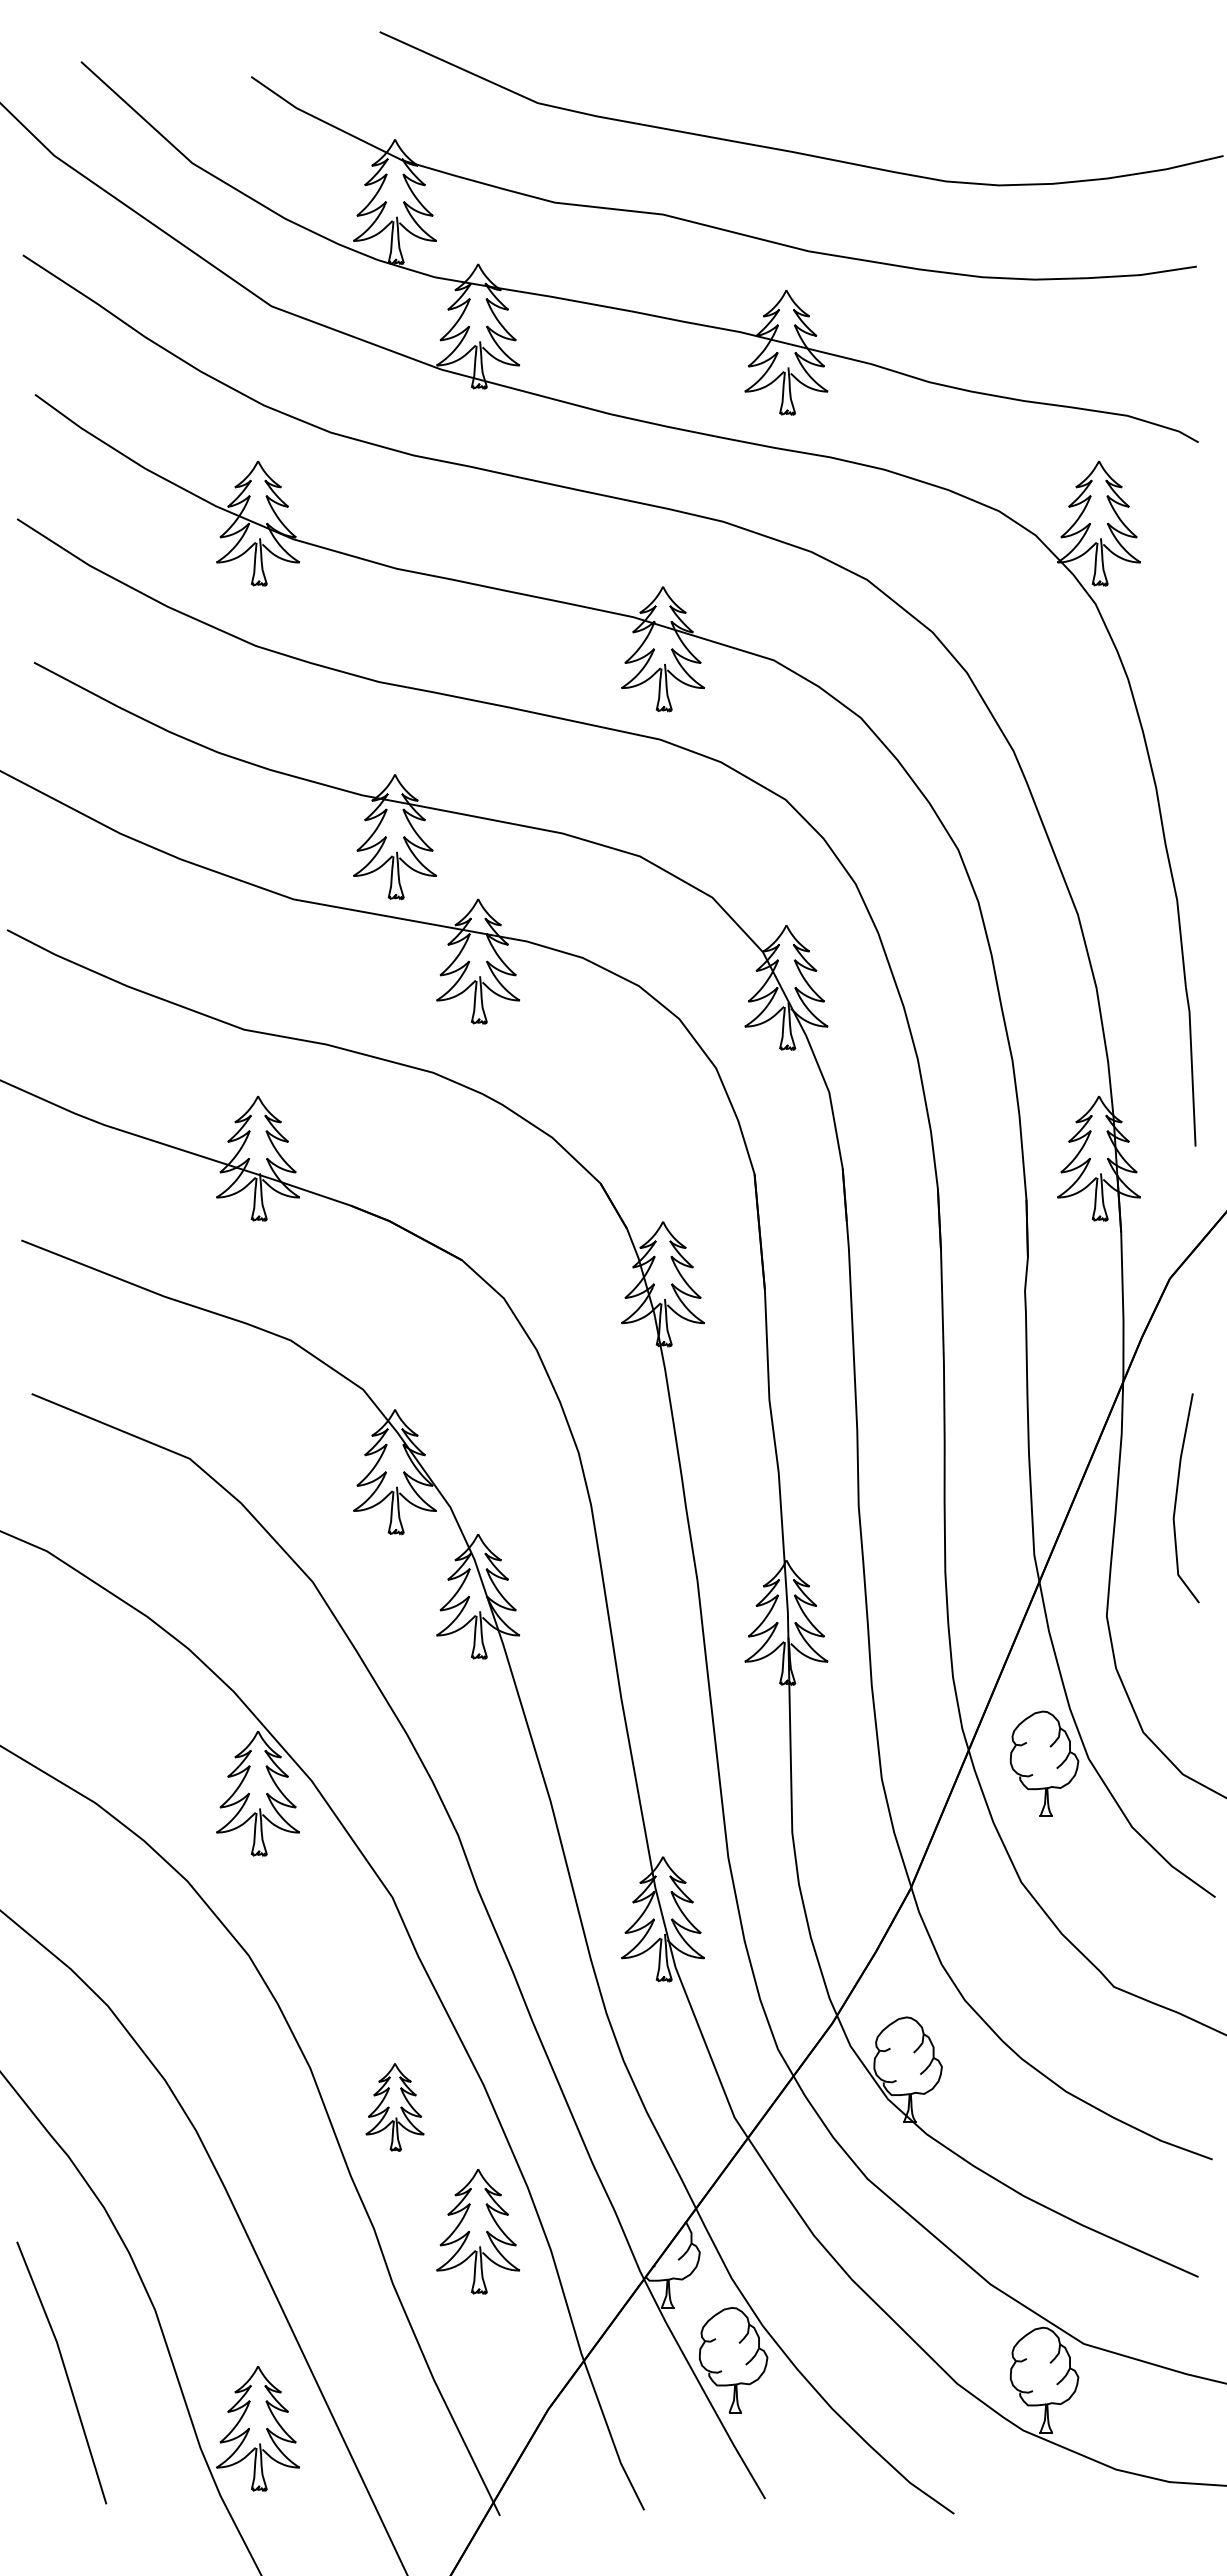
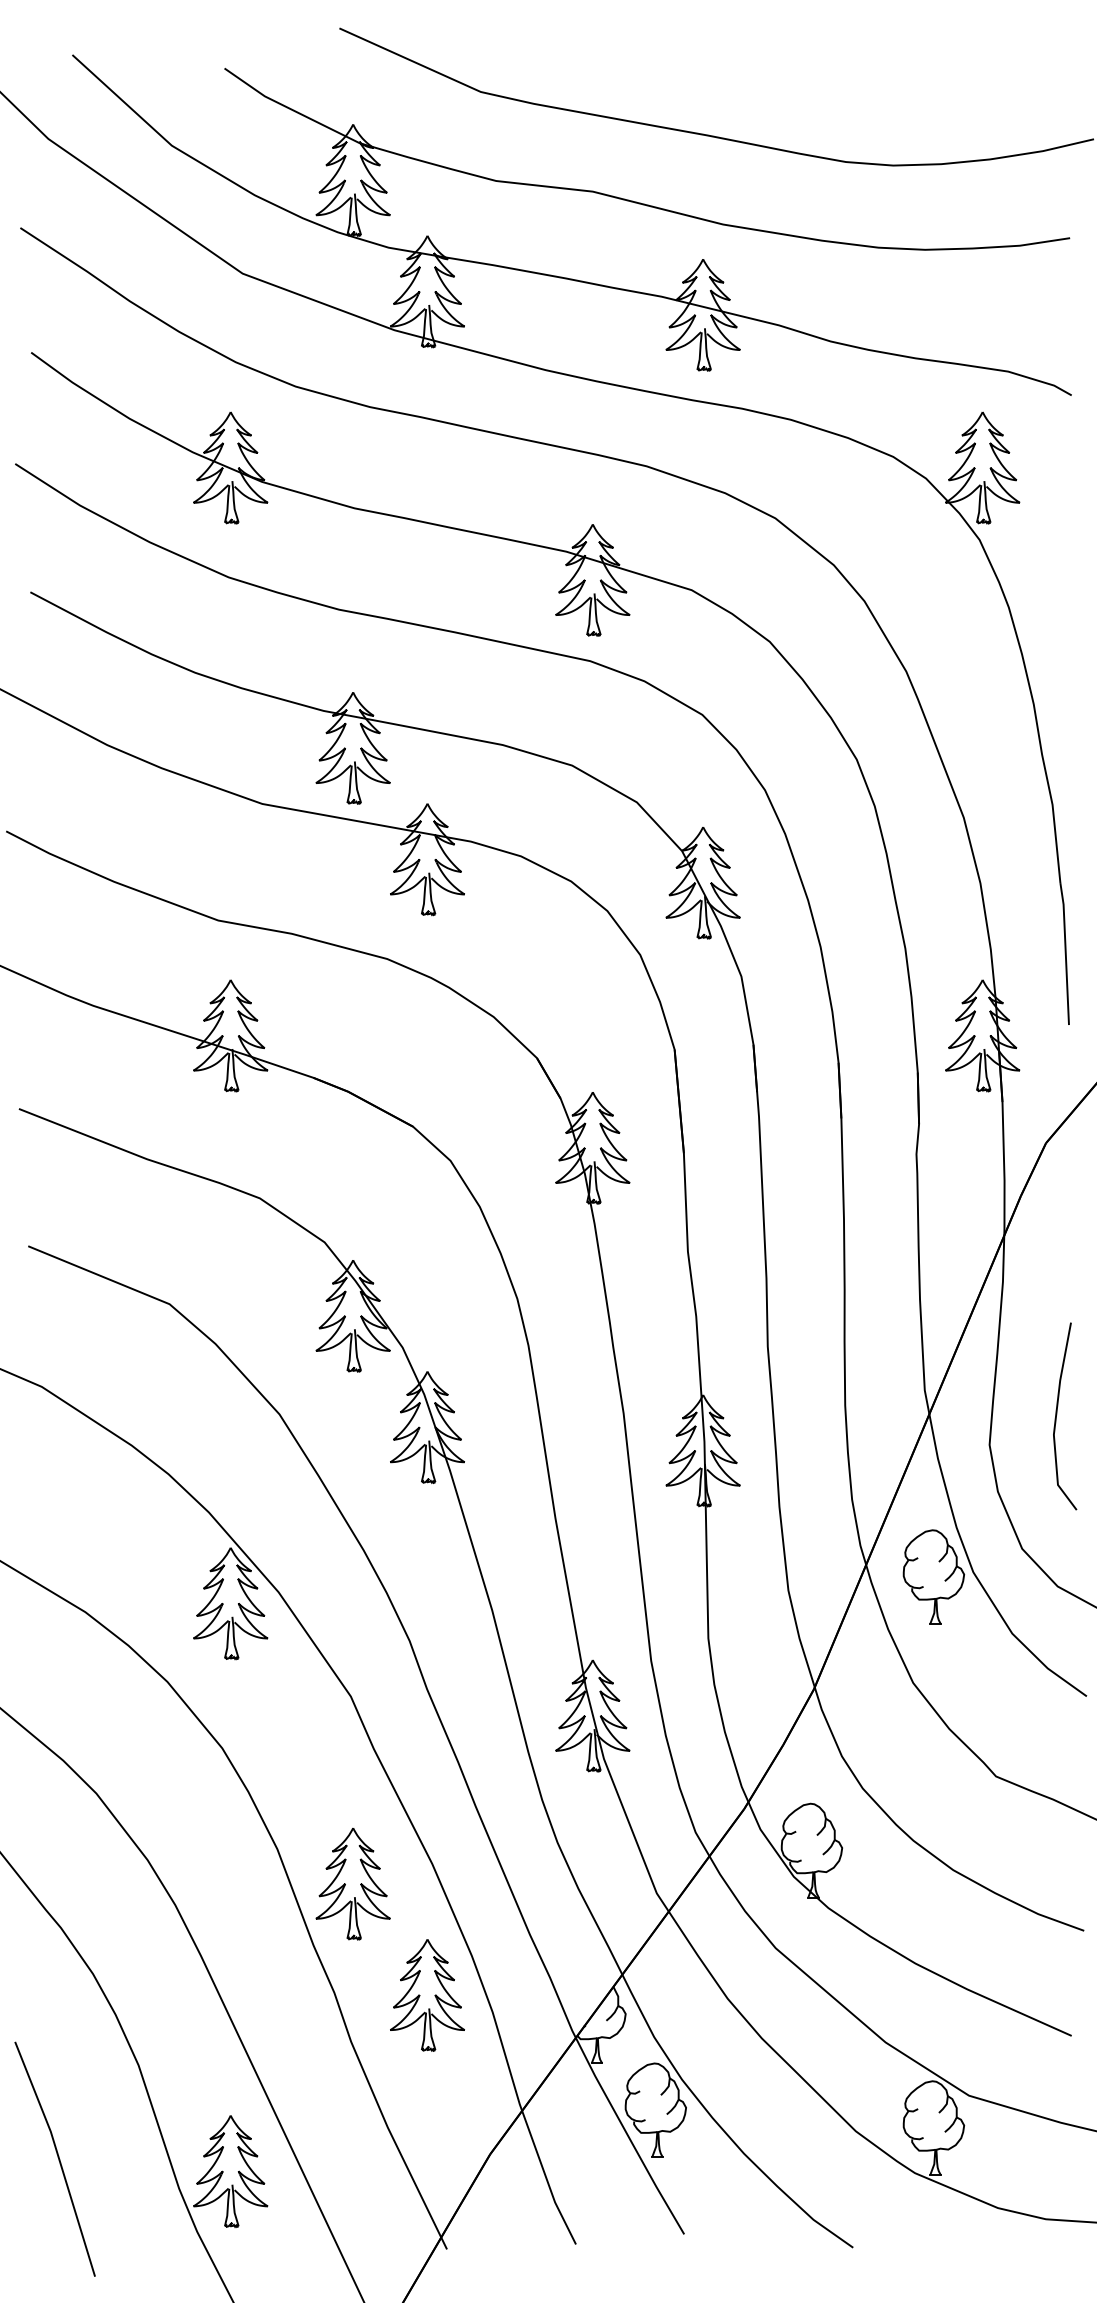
line: (1177, 1497) -> (1057, 1415), moved
part: (394, 2107) -> (352, 1884), size x1.43
line: (64, 2370) -> (57, 2157), moved

